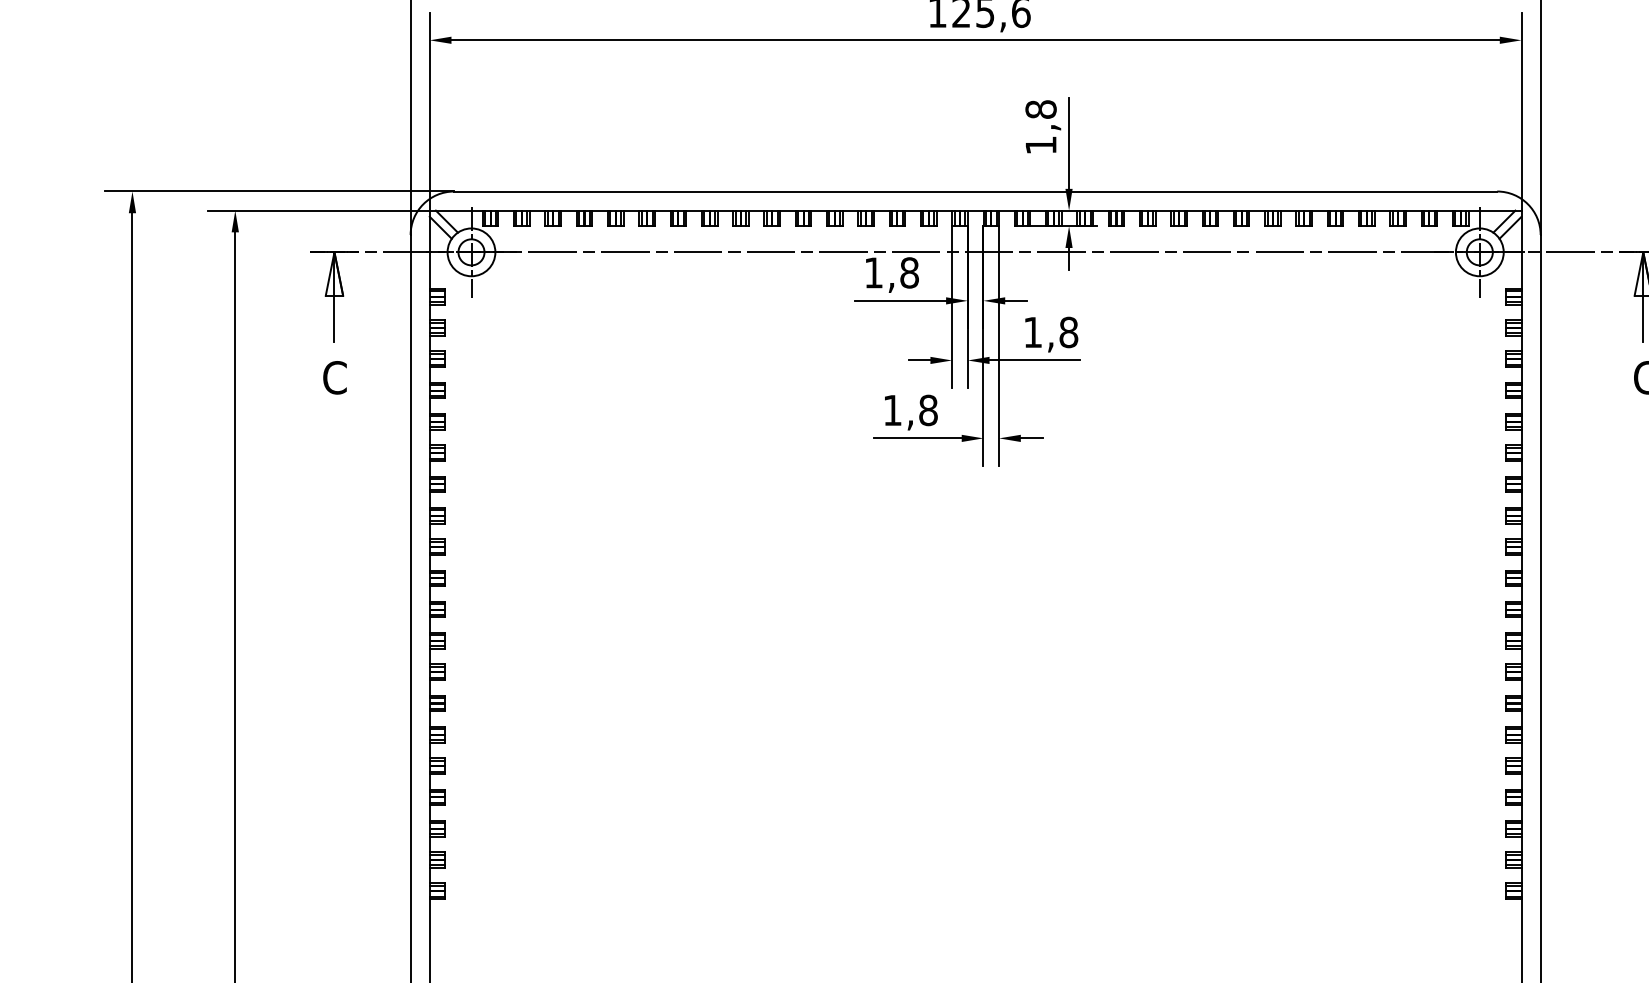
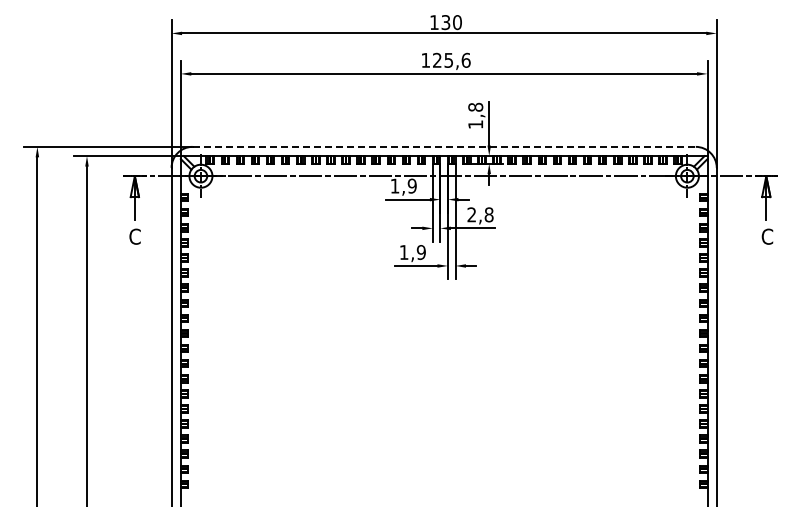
line: (976, 190) -> (444, 146), solid -> dashed
text: (907, 271) -> (411, 185), 1,8 -> 1,9
text: (1032, 331) -> (471, 214), 1,8 -> 2,8
text: (926, 410) -> (420, 252), 1,8 -> 1,9

